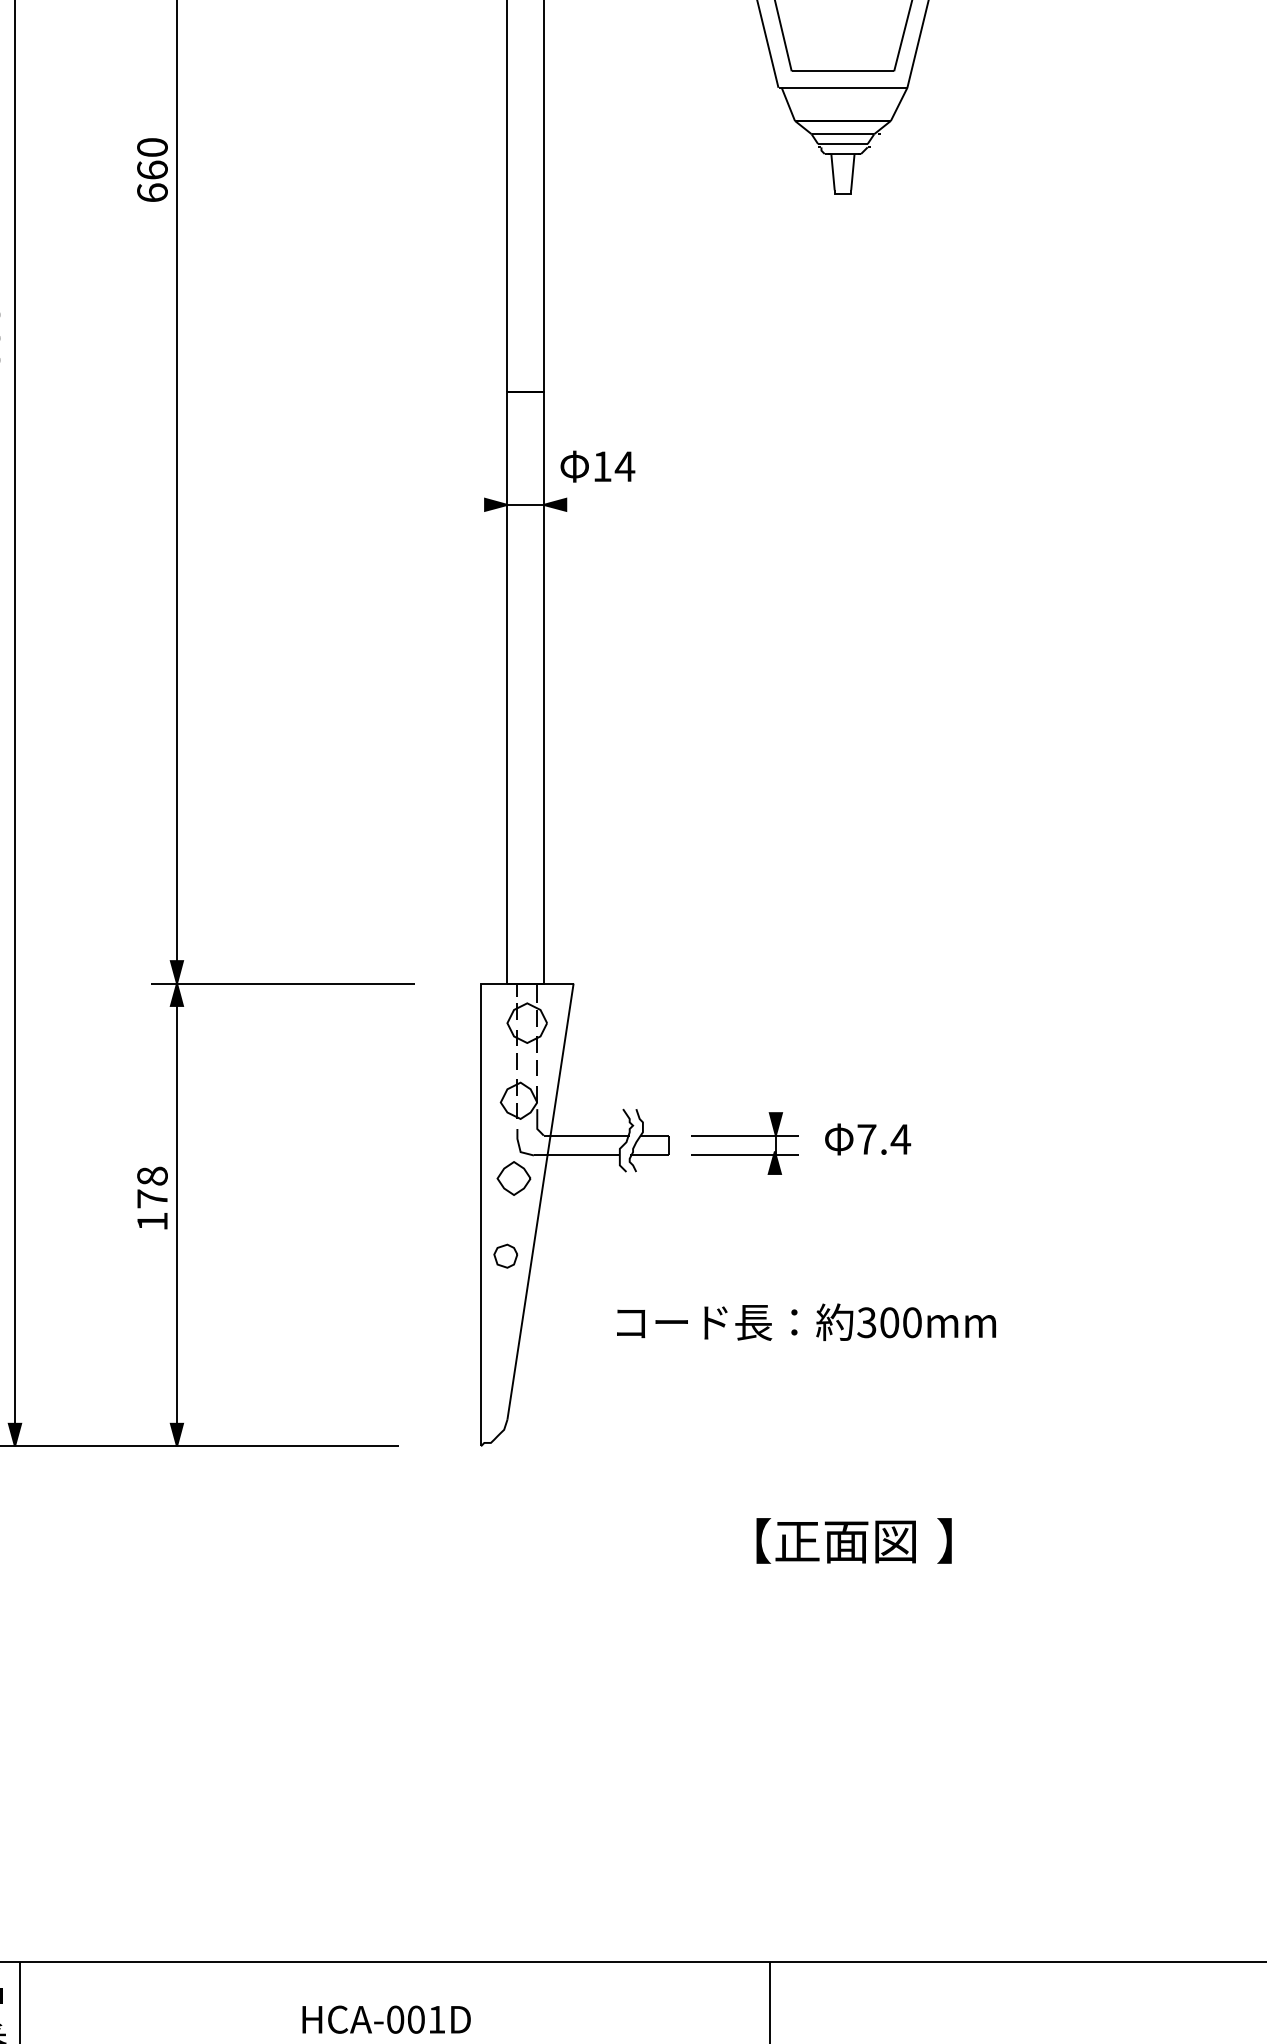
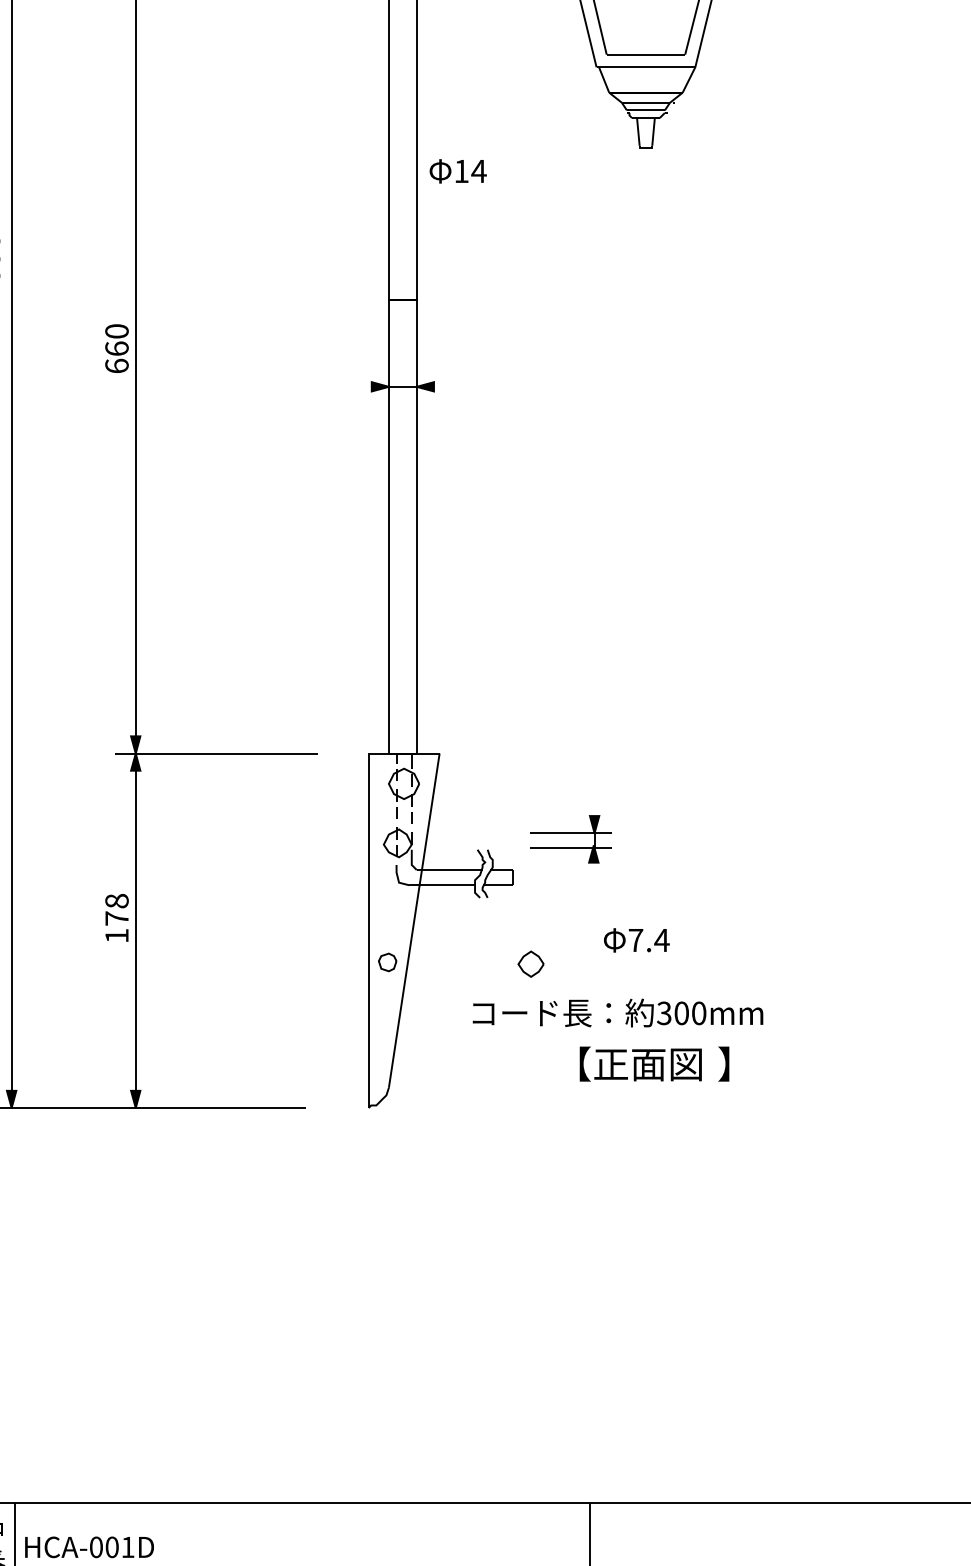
text: (152, 169) -> (117, 348), moved
text: (597, 466) -> (457, 171), moved
part: (744, 1136) -> (570, 833), moved
text: (868, 1139) -> (637, 940), moved
part: (513, 1178) -> (530, 964), moved
part: (853, 1540) -> (654, 1063), moved
part: (386, 2019) -> (89, 1547), moved

